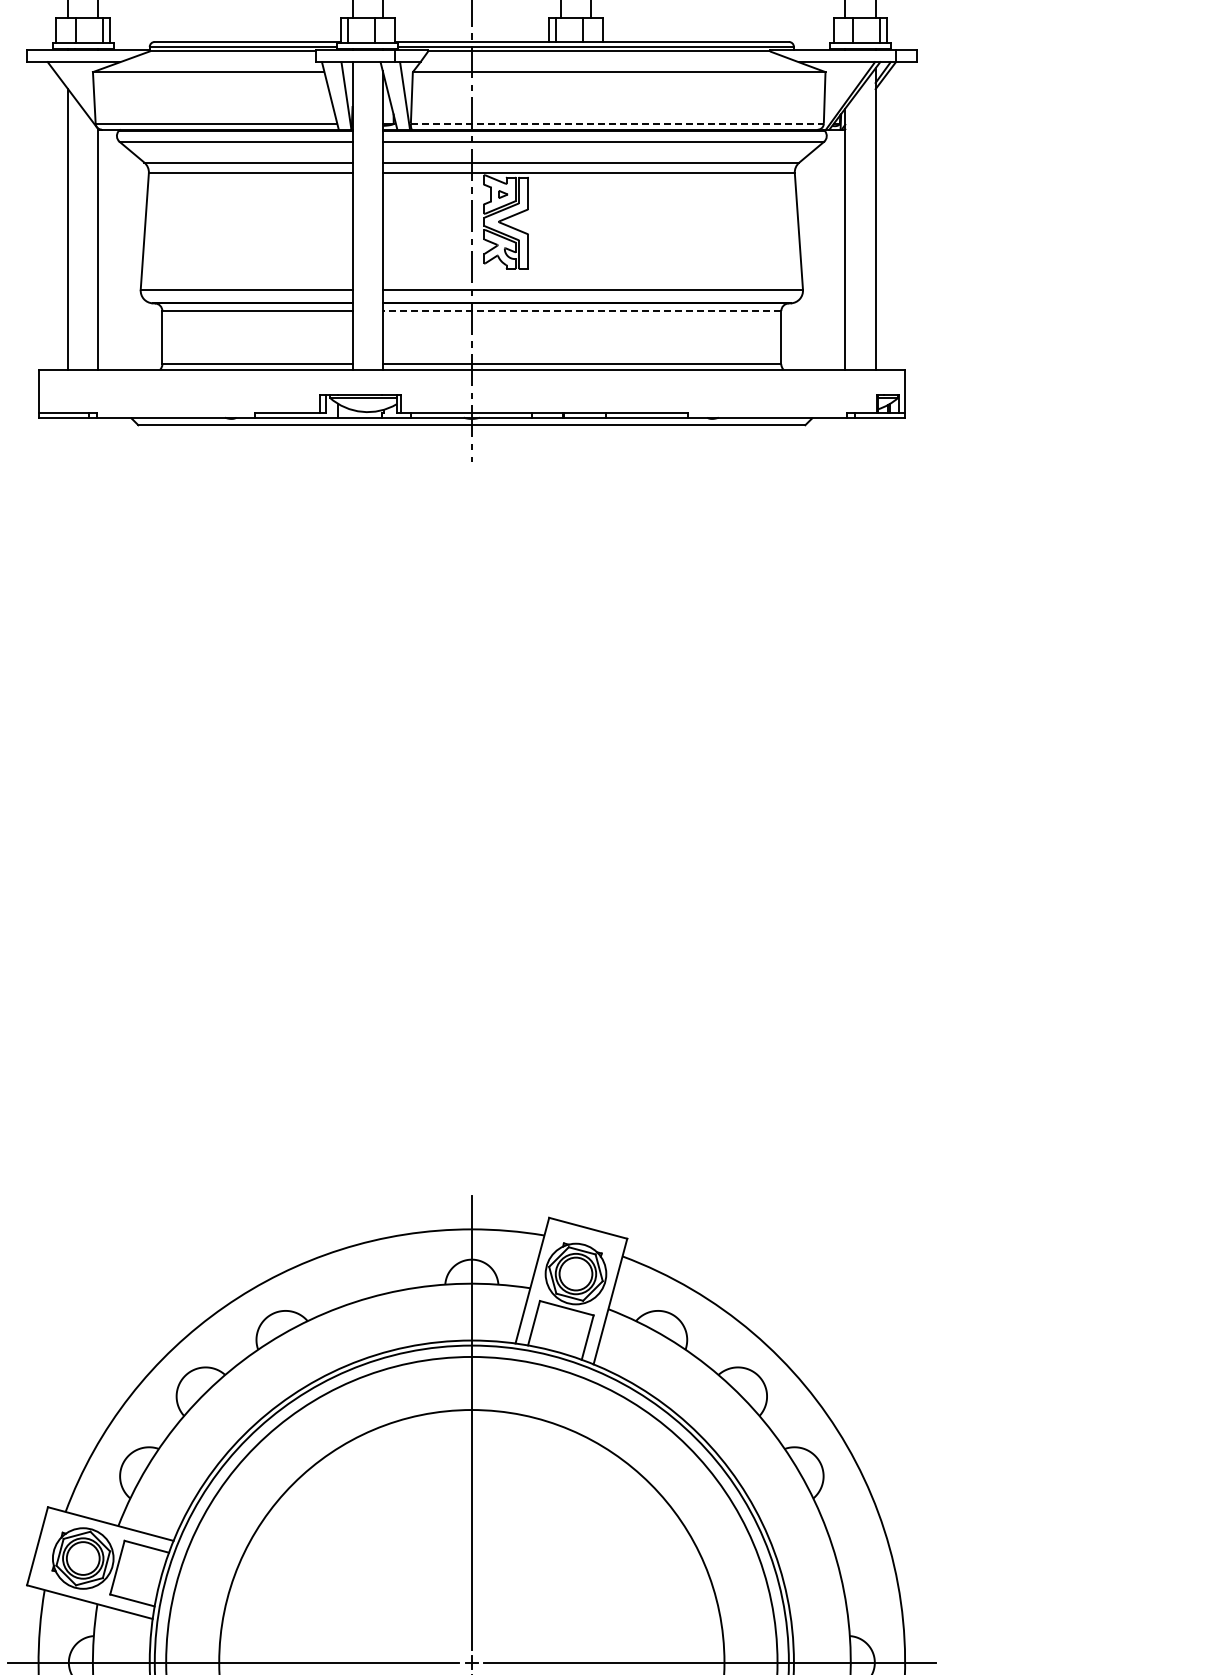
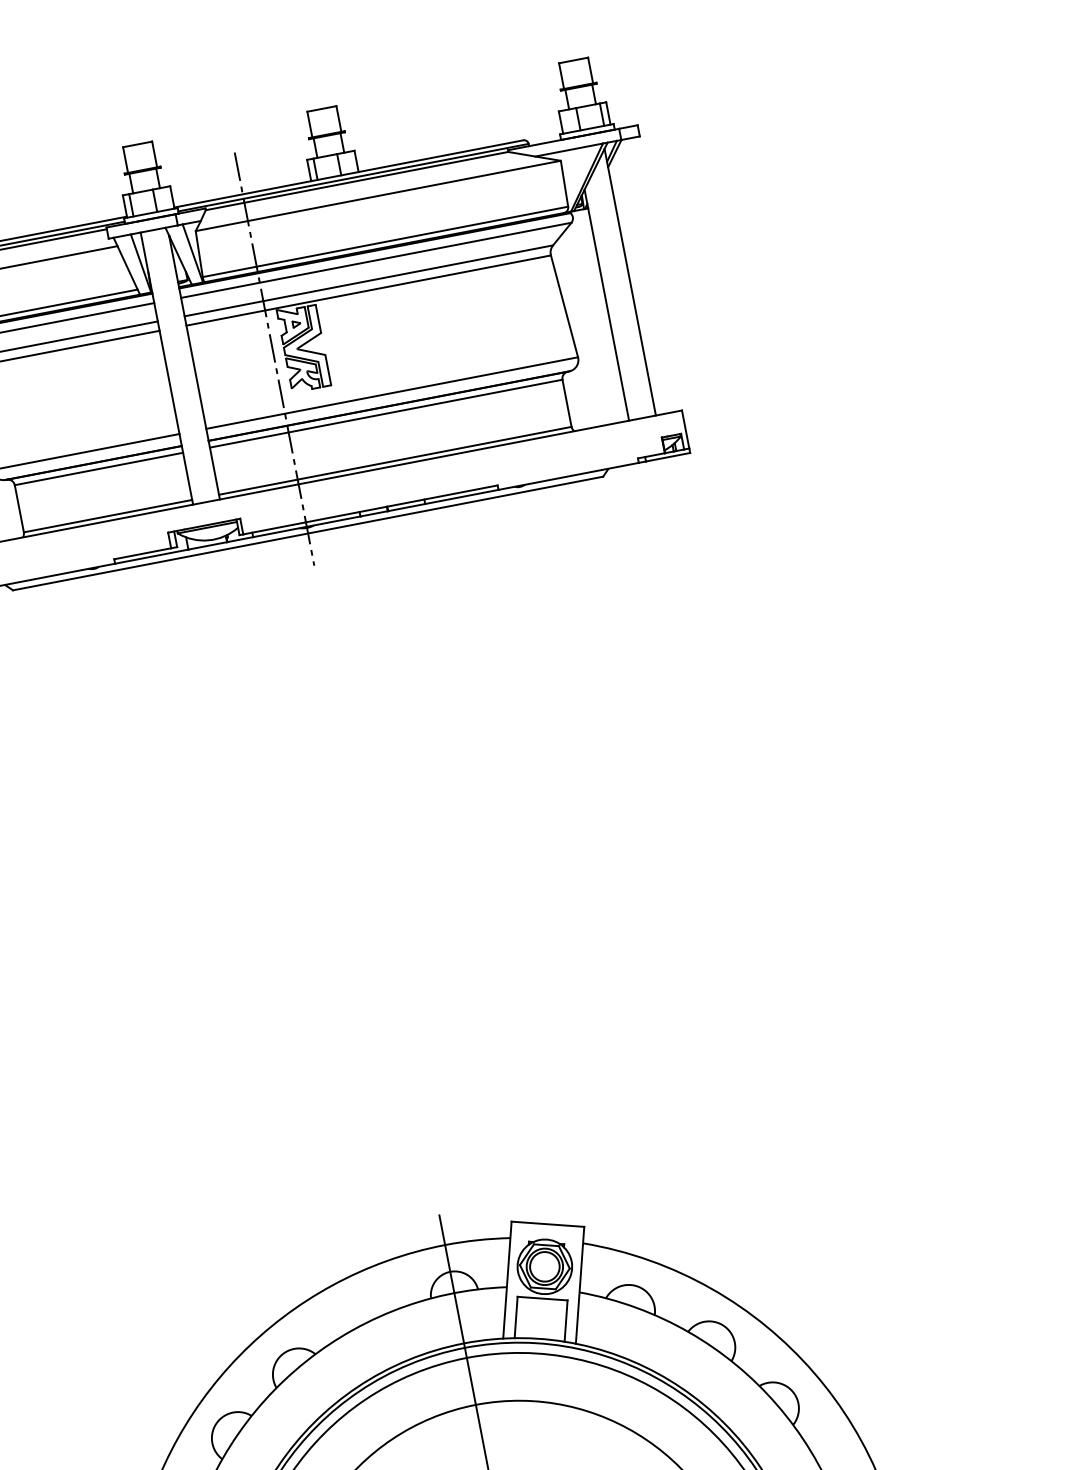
line: (617, 123) -> (385, 241), dashed -> solid
line: (581, 311) -> (385, 414), dashed -> solid

